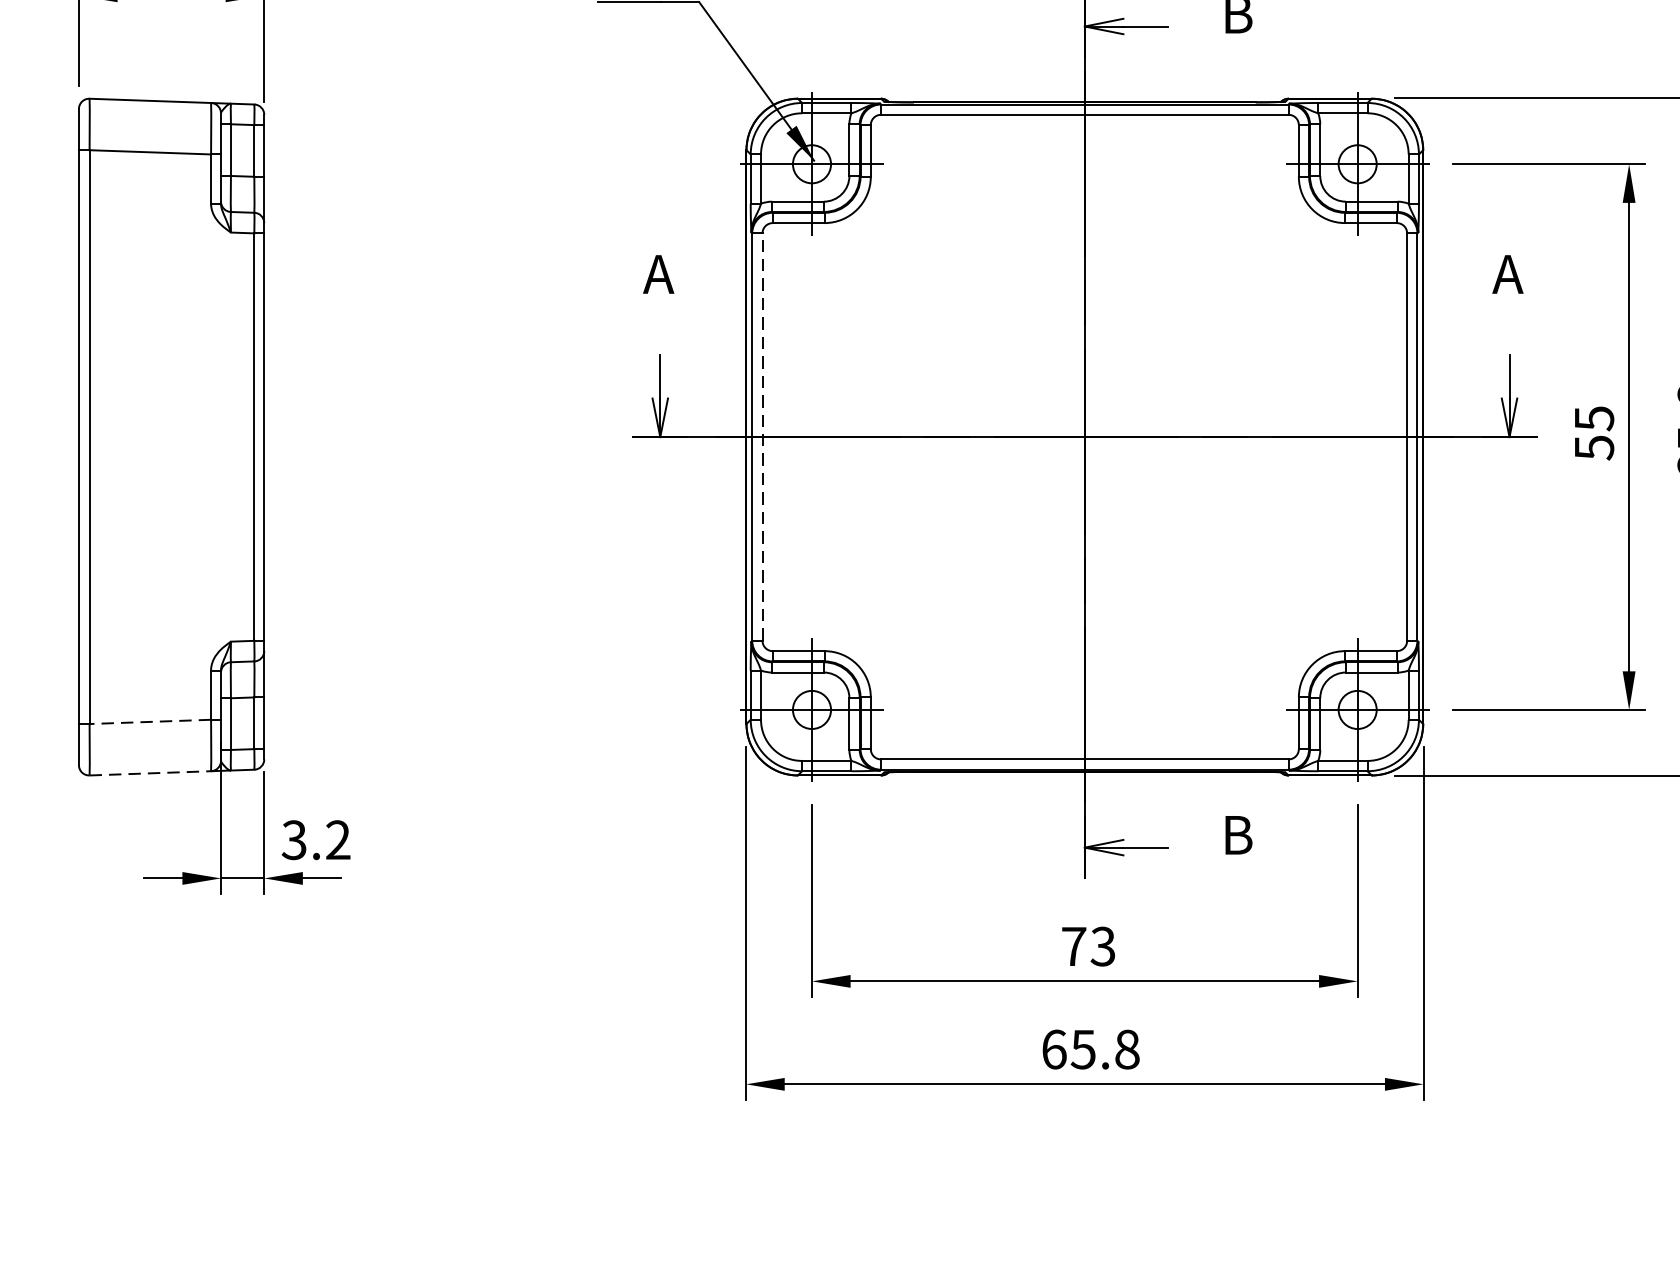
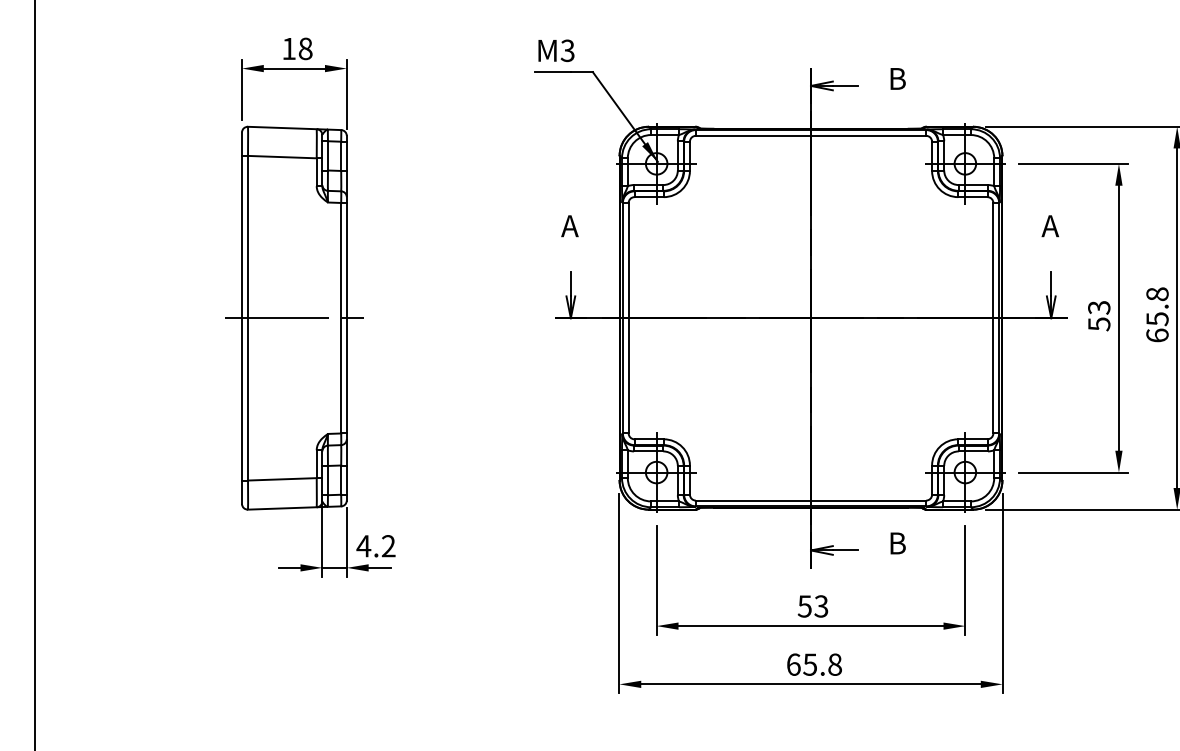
text: (1593, 418) -> (1098, 307), 55 -> 53
line: (762, 435) -> (628, 317), dashed -> solid
line: (171, 437) -> (294, 318), added
line: (148, 722) -> (281, 479), dashed -> solid
line: (150, 773) -> (282, 508), dashed -> solid
text: (293, 840) -> (363, 546), 3.2 -> 4.2
text: (1073, 946) -> (804, 606), 73 -> 53

